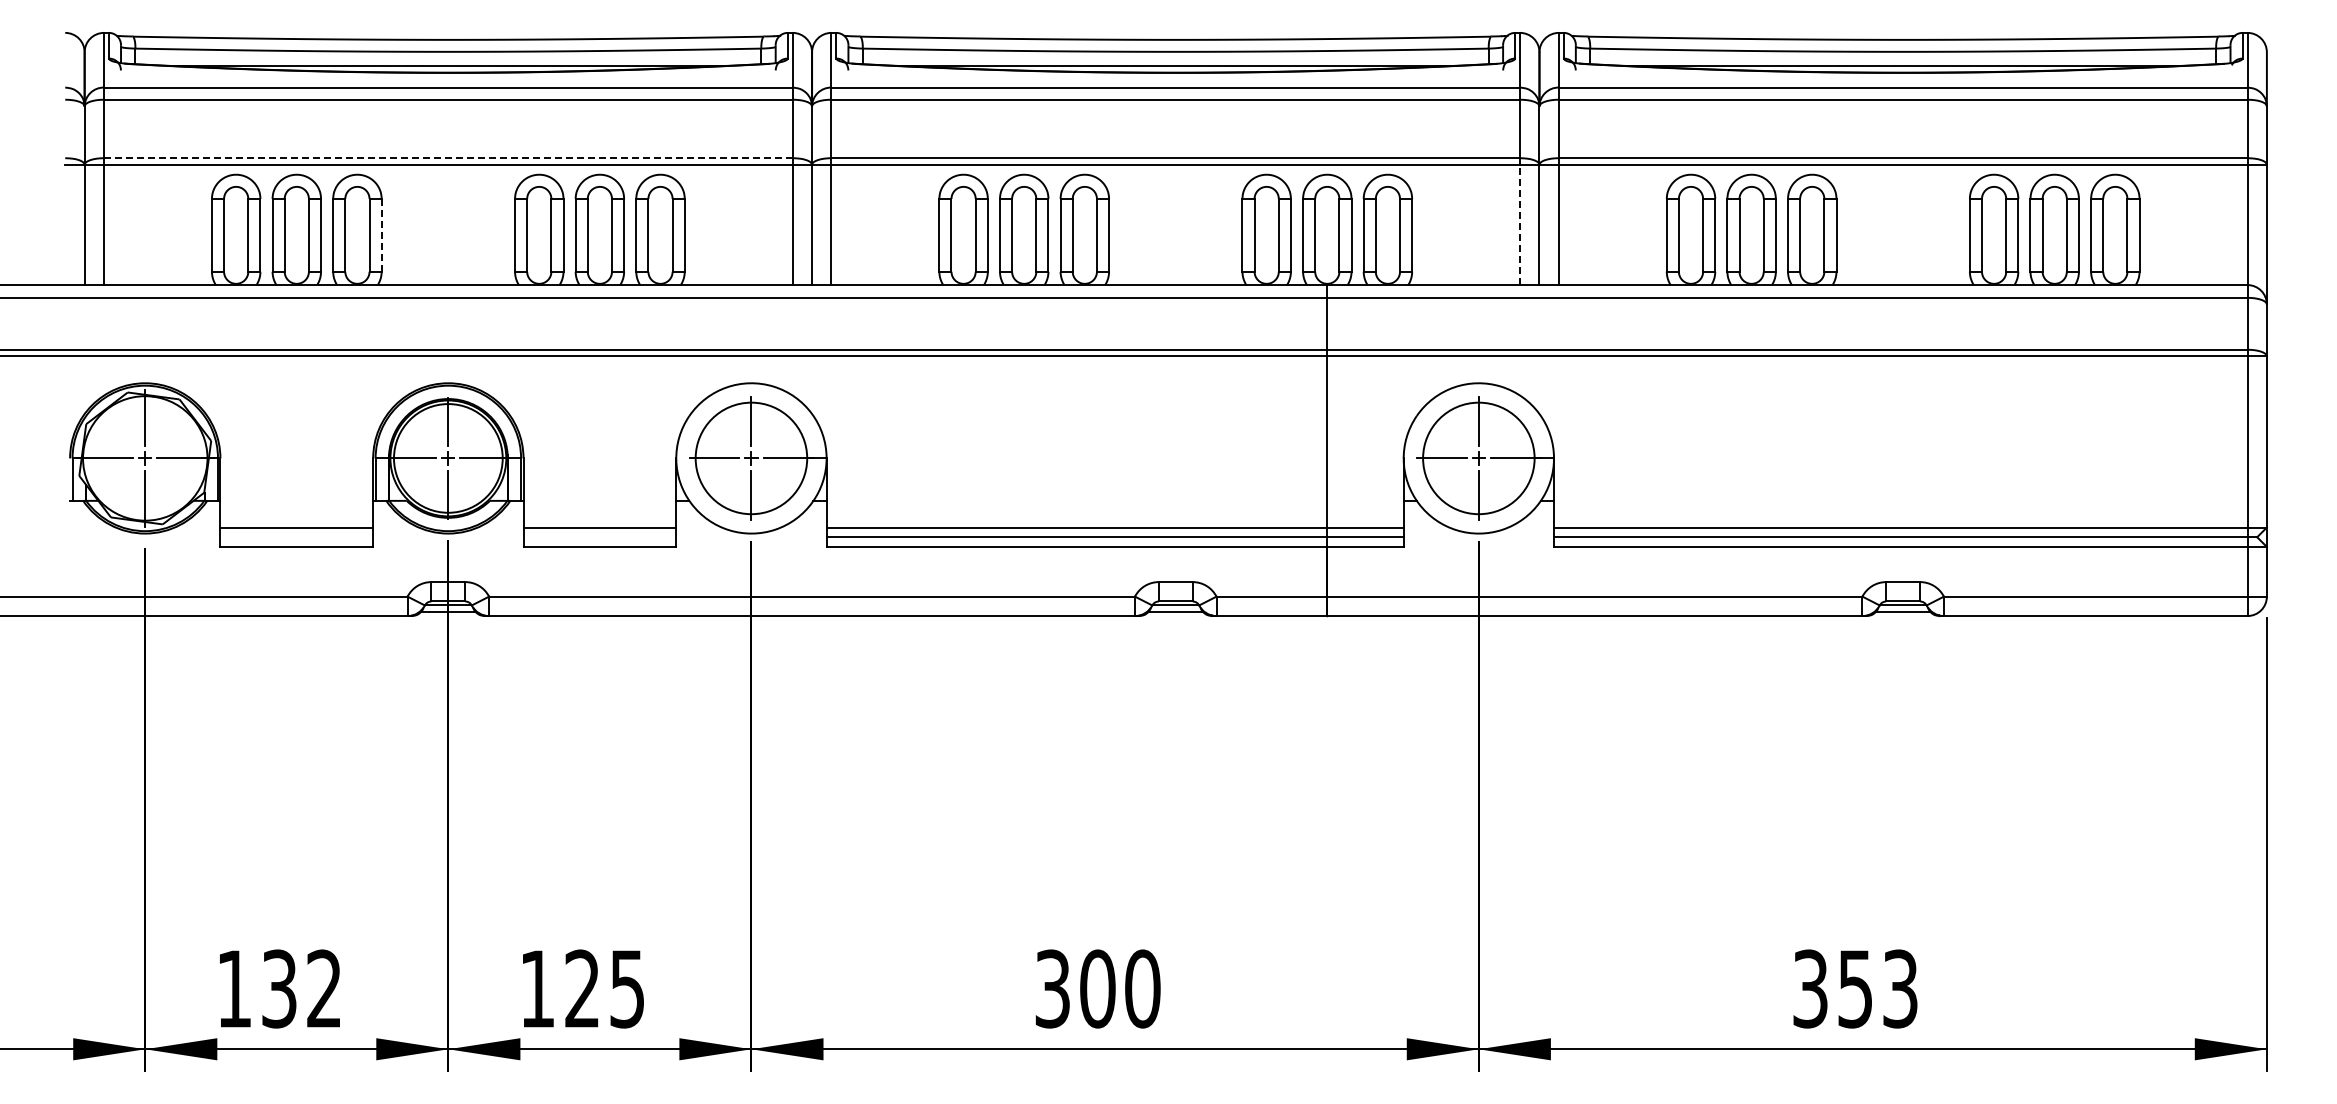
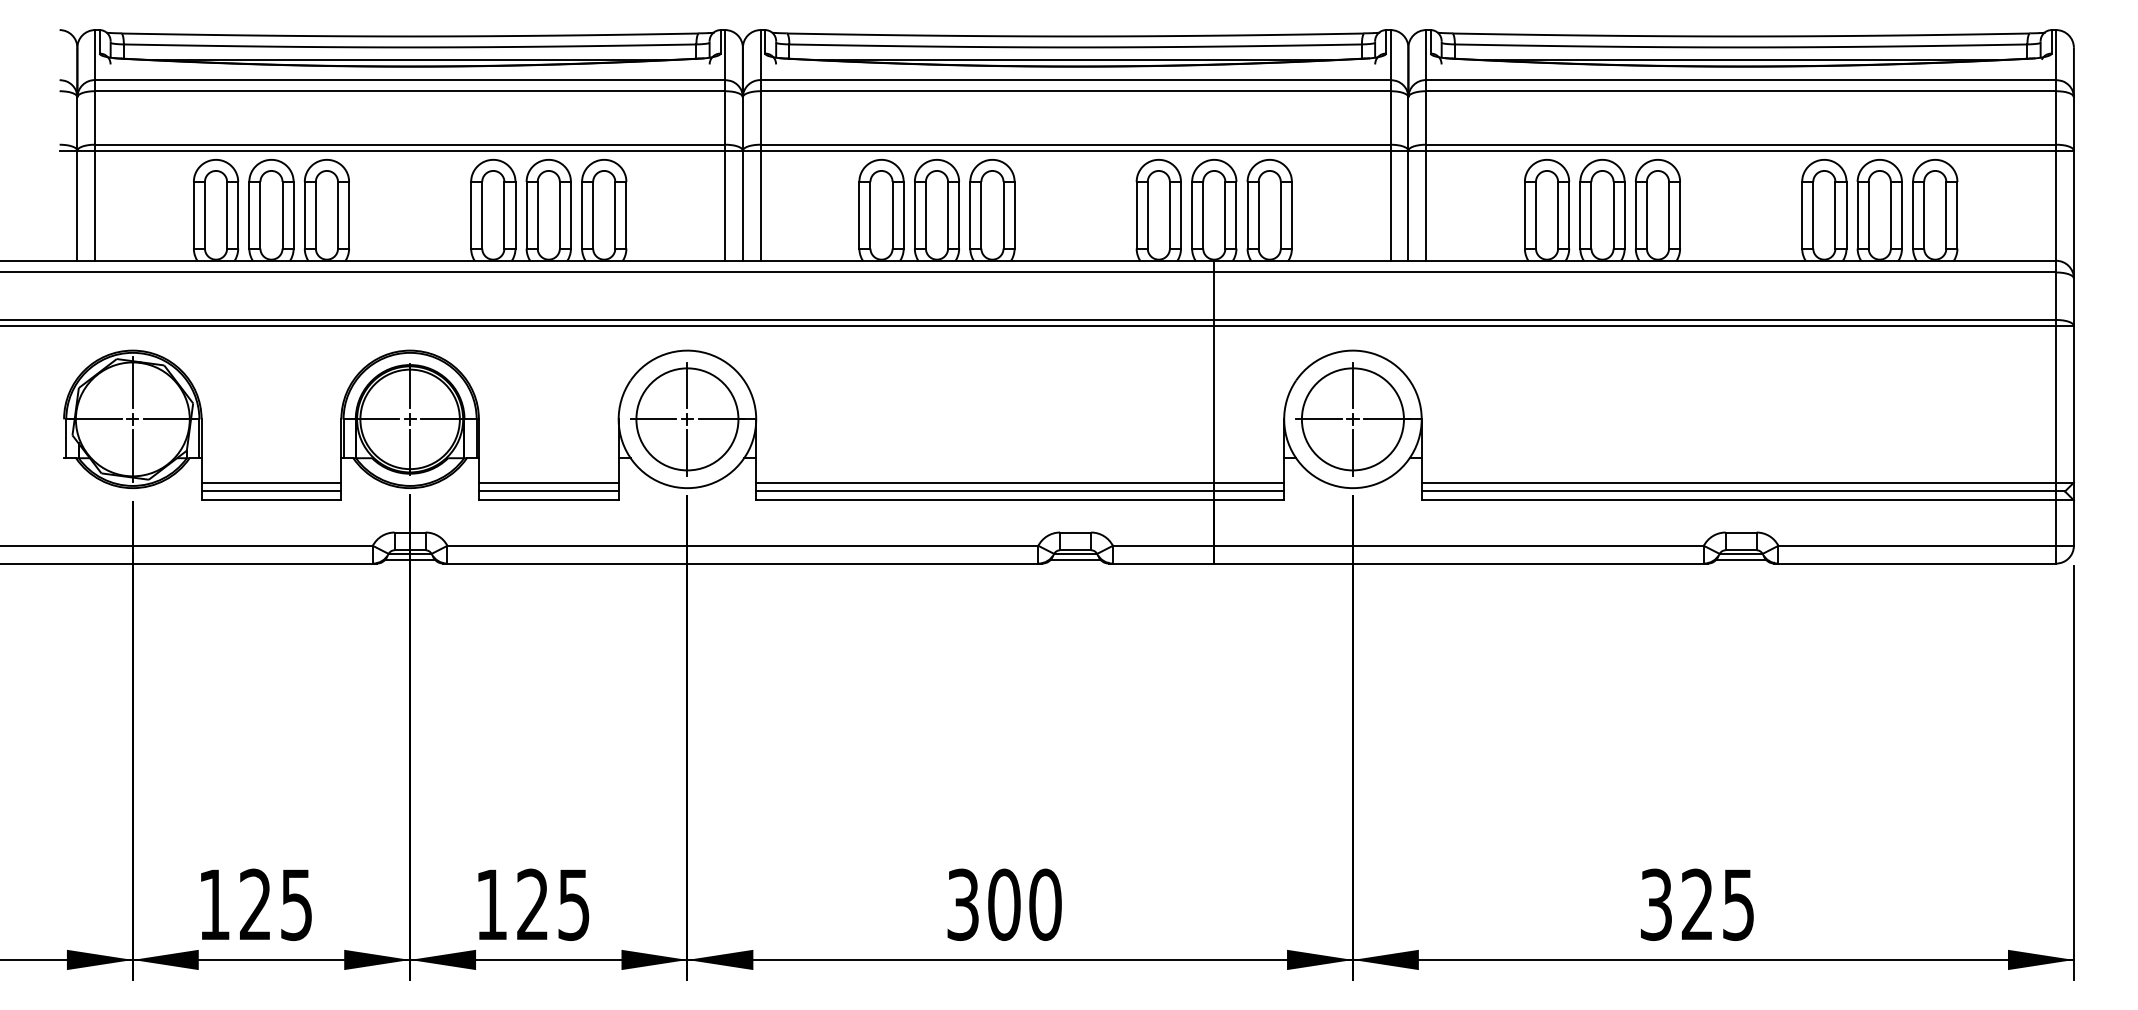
line: (448, 158) -> (410, 144), dashed -> solid
line: (1520, 224) -> (1391, 205), dashed -> solid
line: (381, 235) -> (348, 215), dashed -> solid
line: (296, 537) -> (271, 491), added
line: (599, 537) -> (548, 491), added
text: (301, 988) -> (275, 904), 132 -> 125
text: (1877, 988) -> (1717, 904), 353 -> 325

